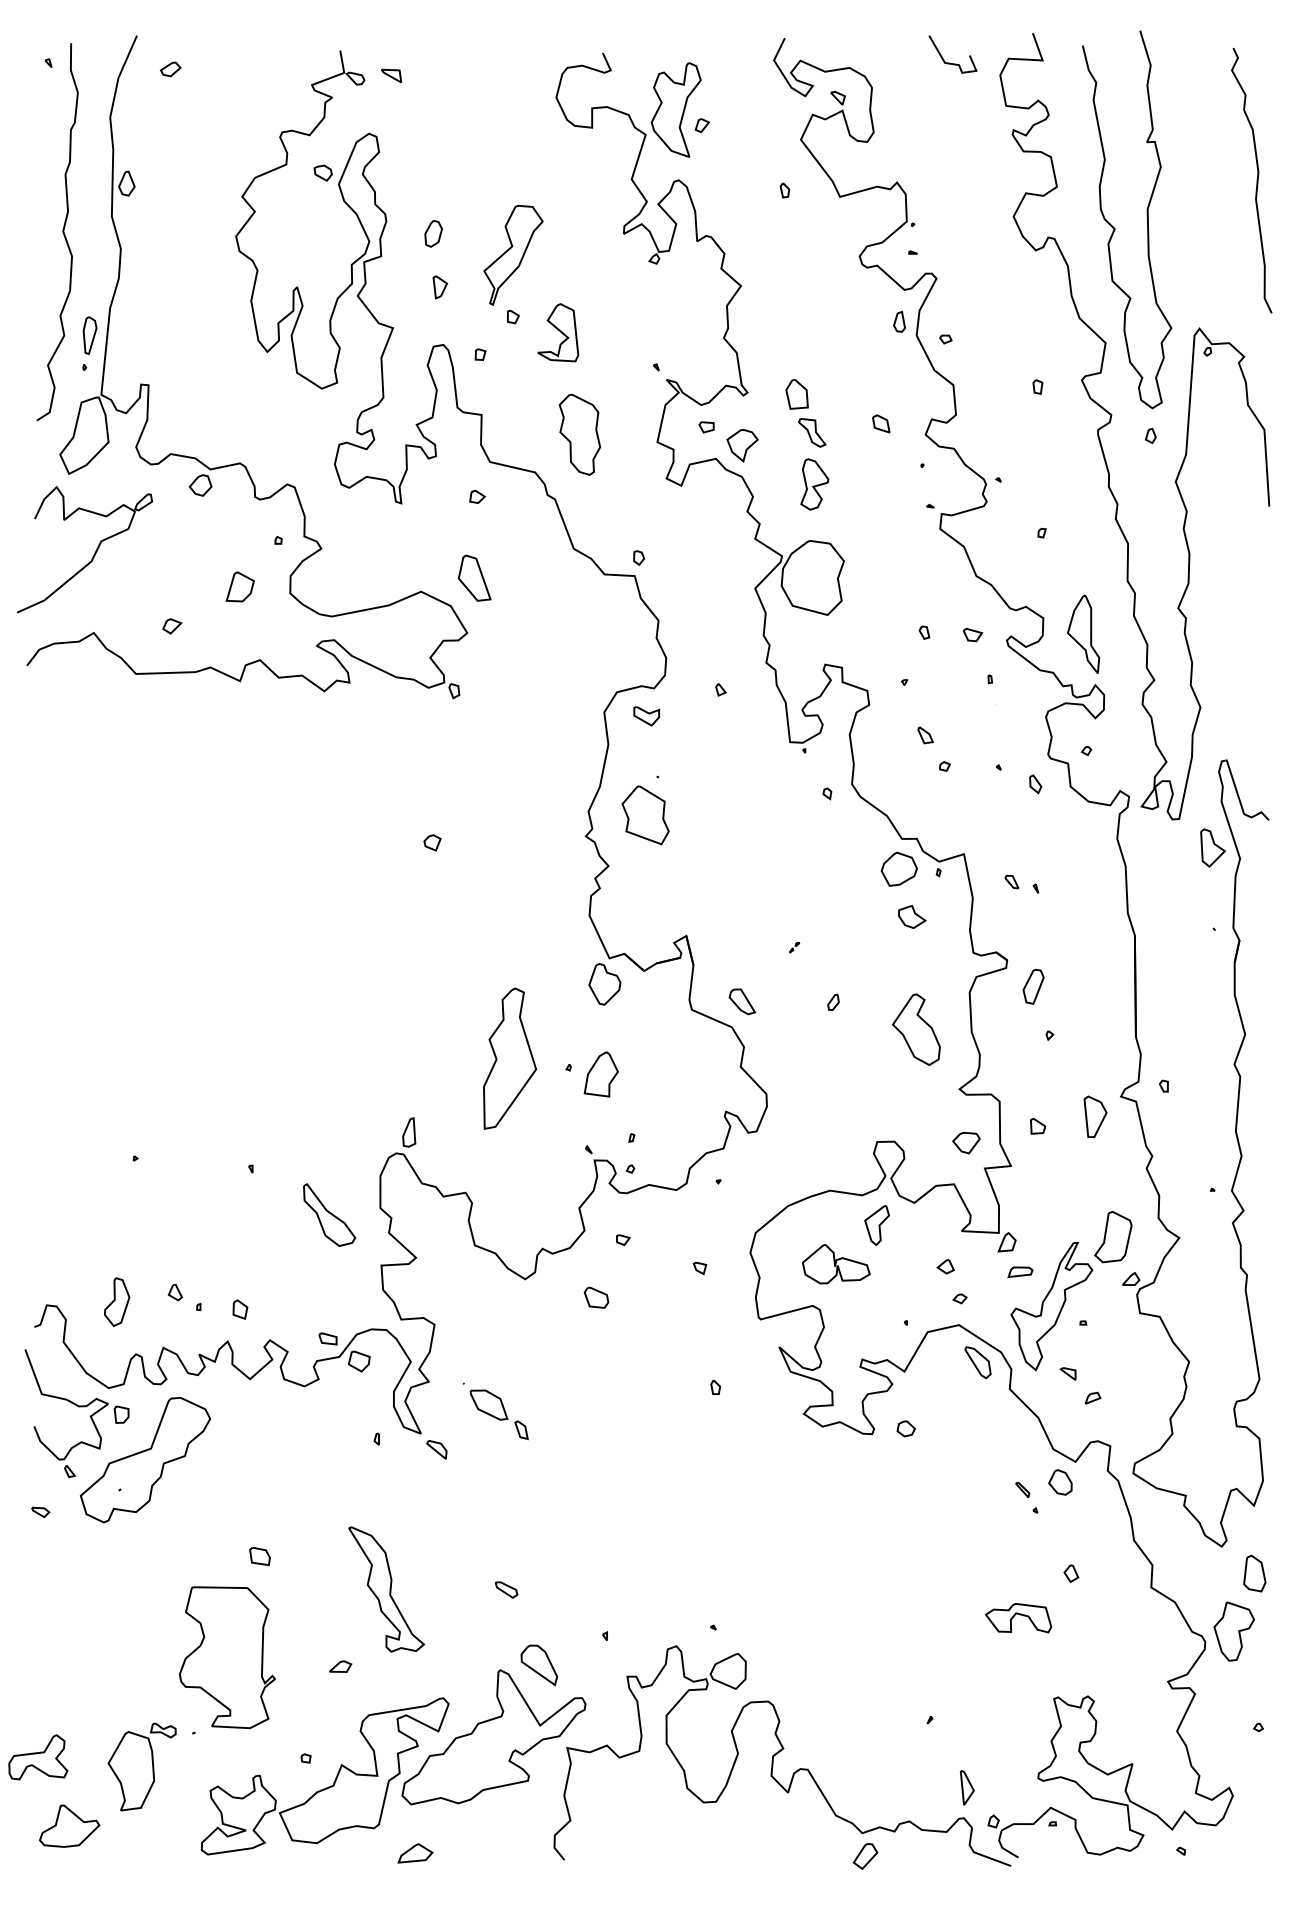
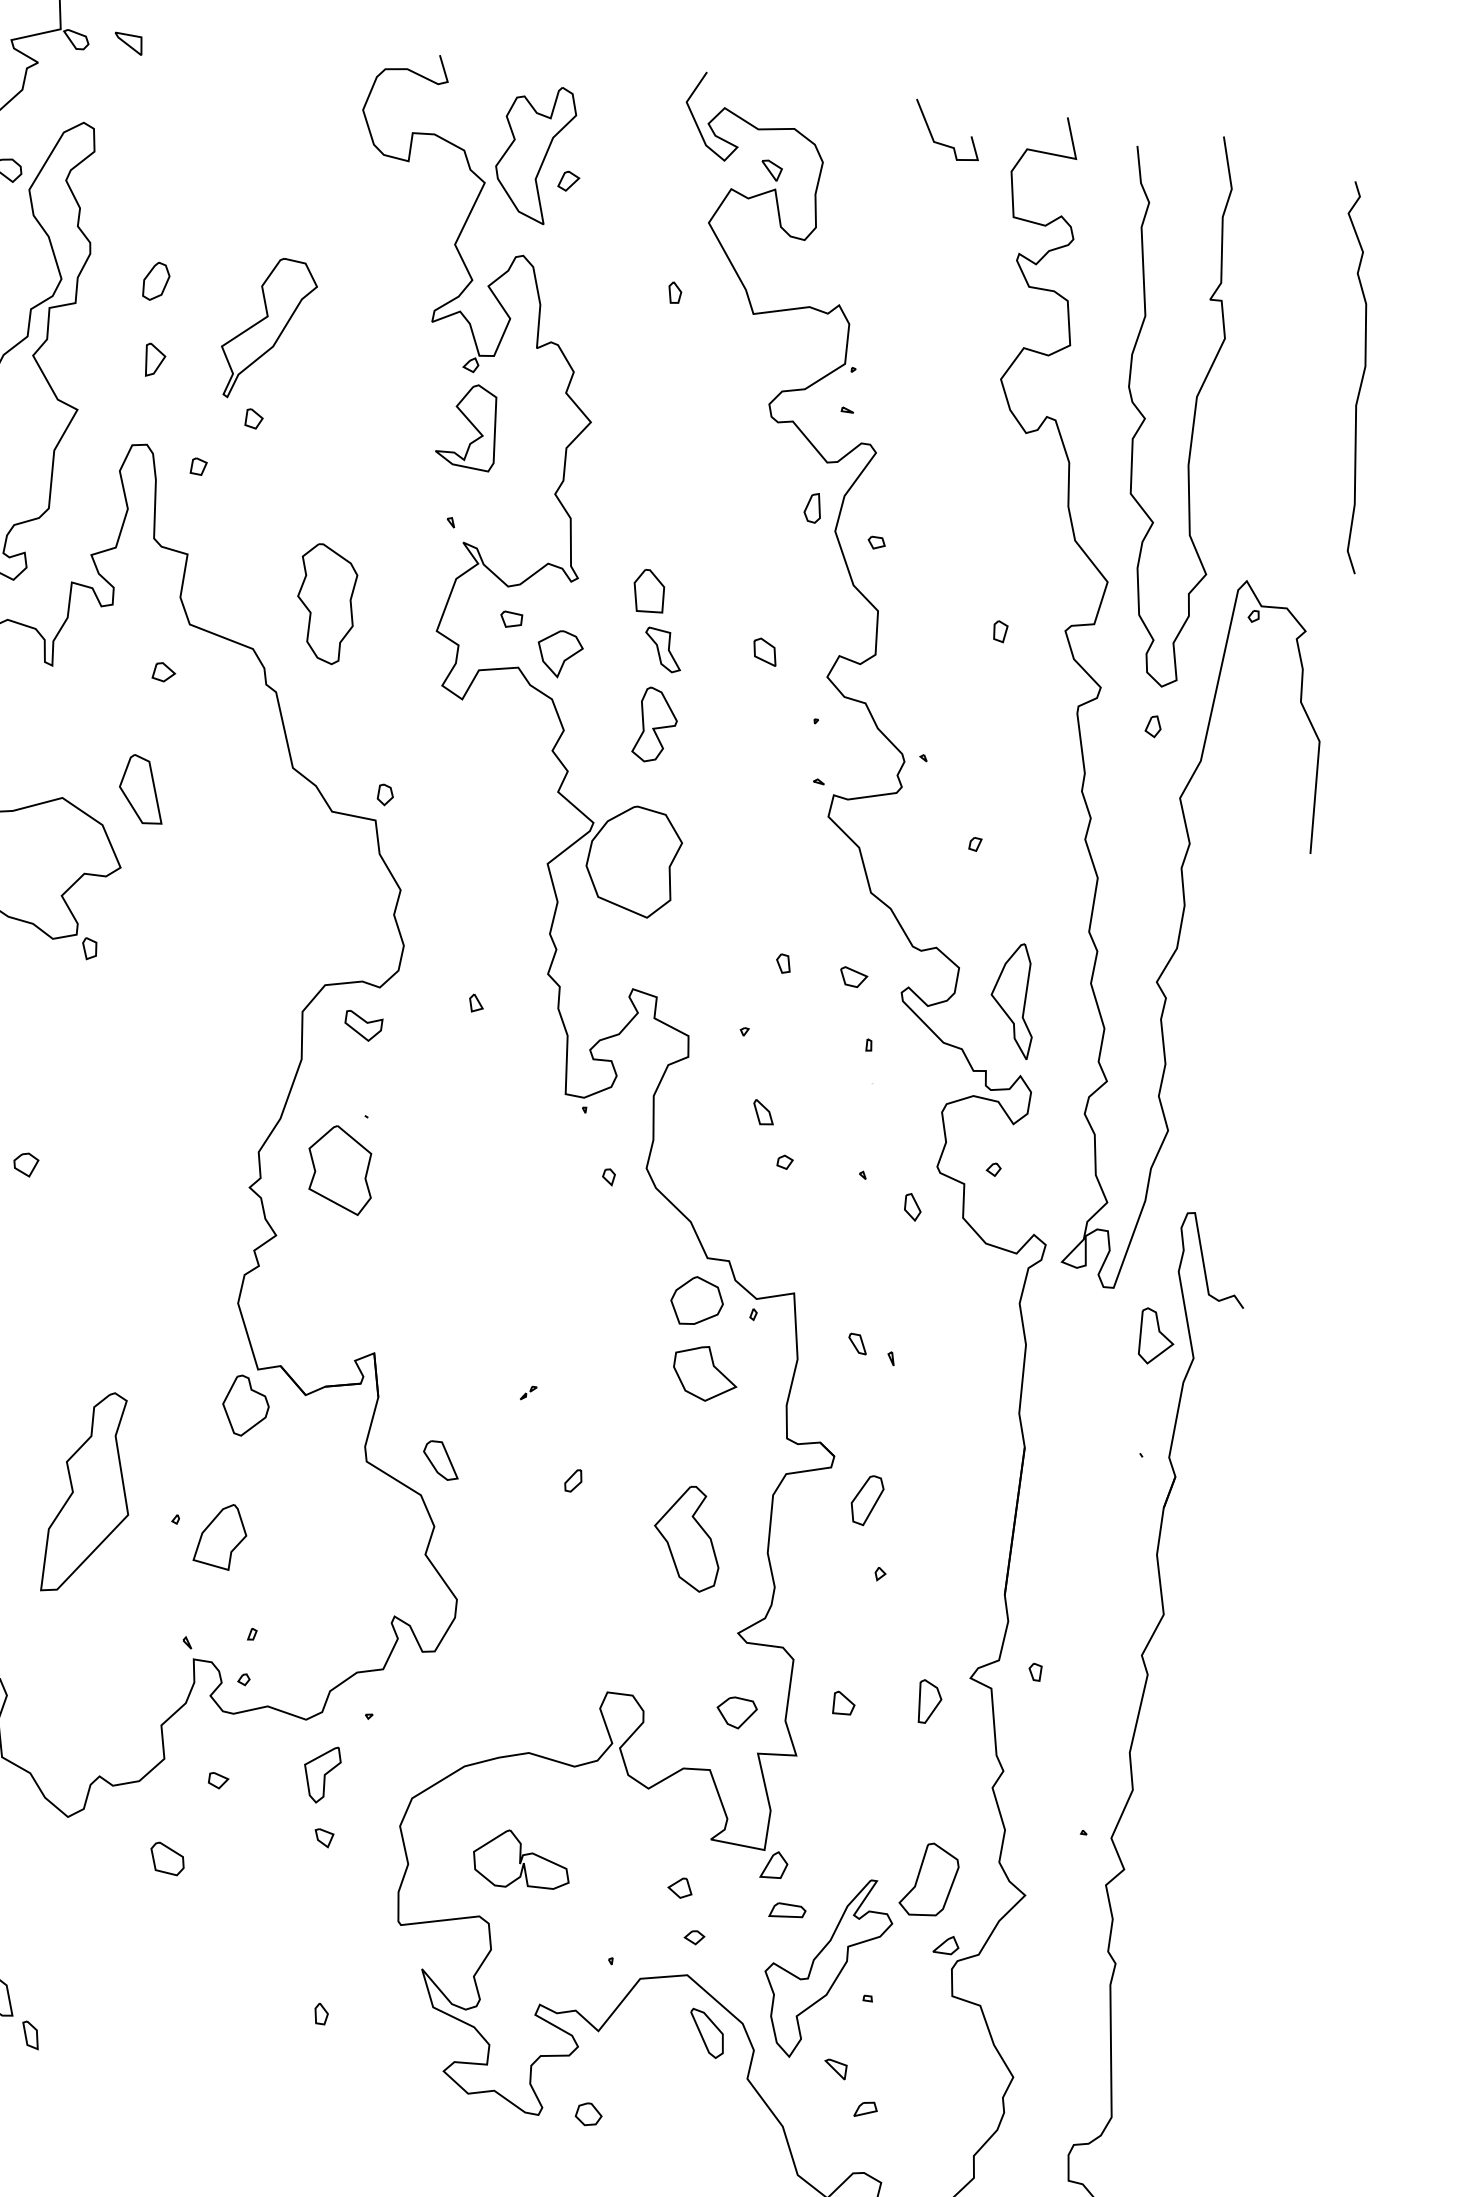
part: (558, 332) -> (469, 426), moved
part: (912, 916) -> (706, 1372), size x1.67
part: (1095, 1116) -> (929, 1701), size x0.71
part: (876, 1225) -> (320, 1774), moved

